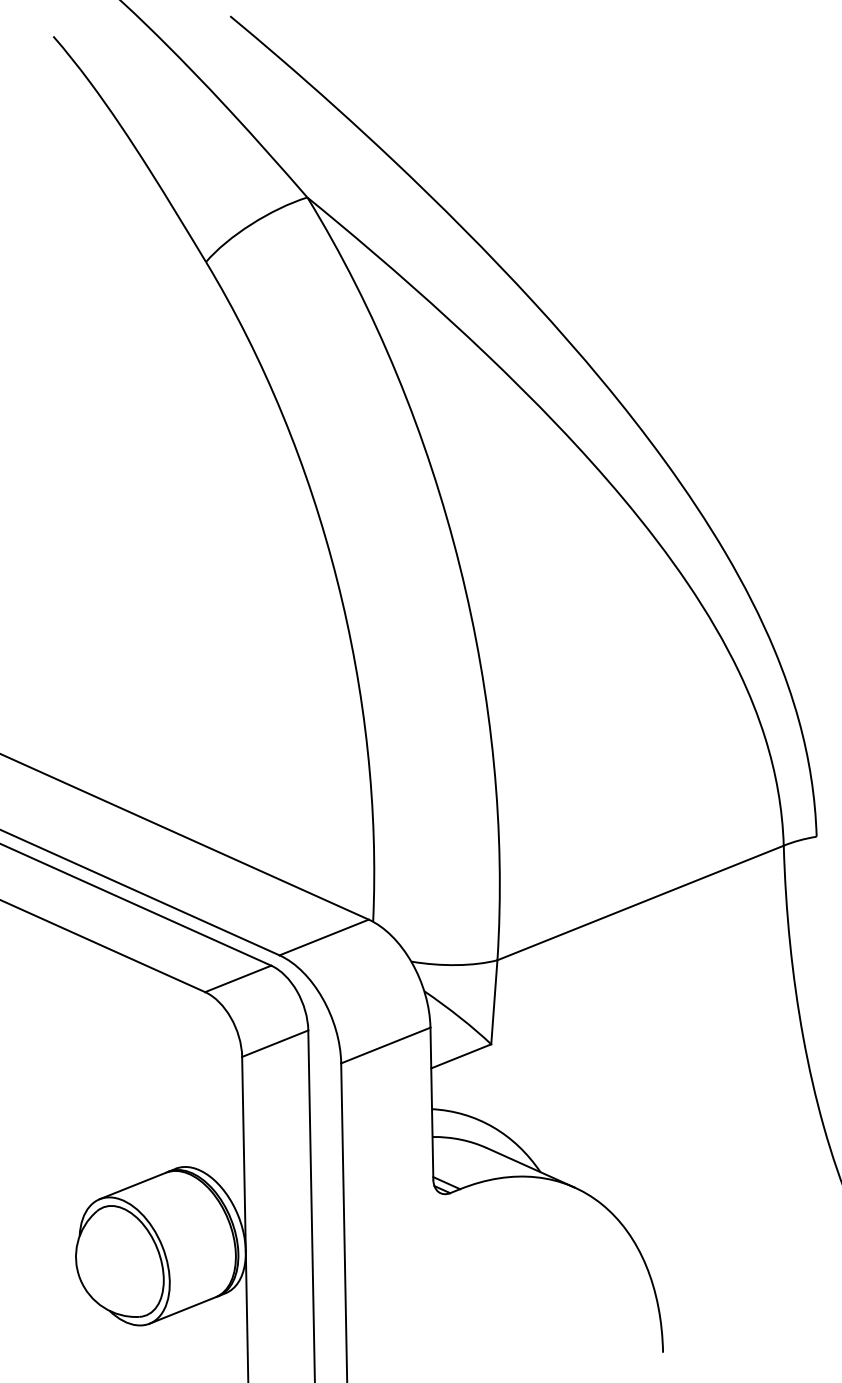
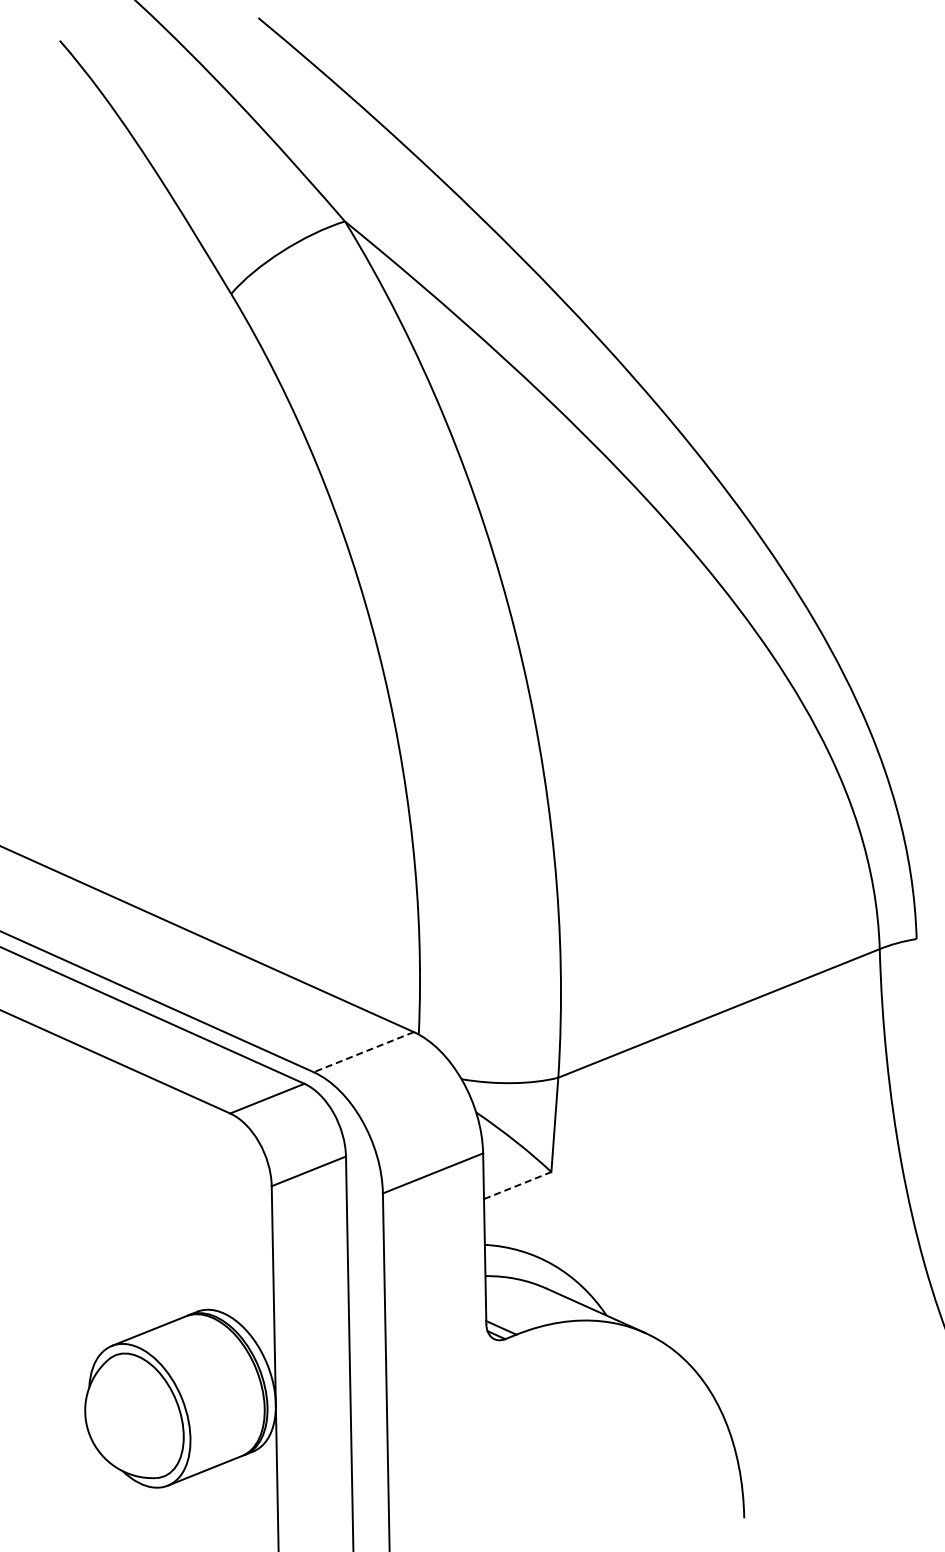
line: (323, 937) -> (363, 1052), solid -> dashed
line: (461, 1056) -> (518, 1185), solid -> dashed

